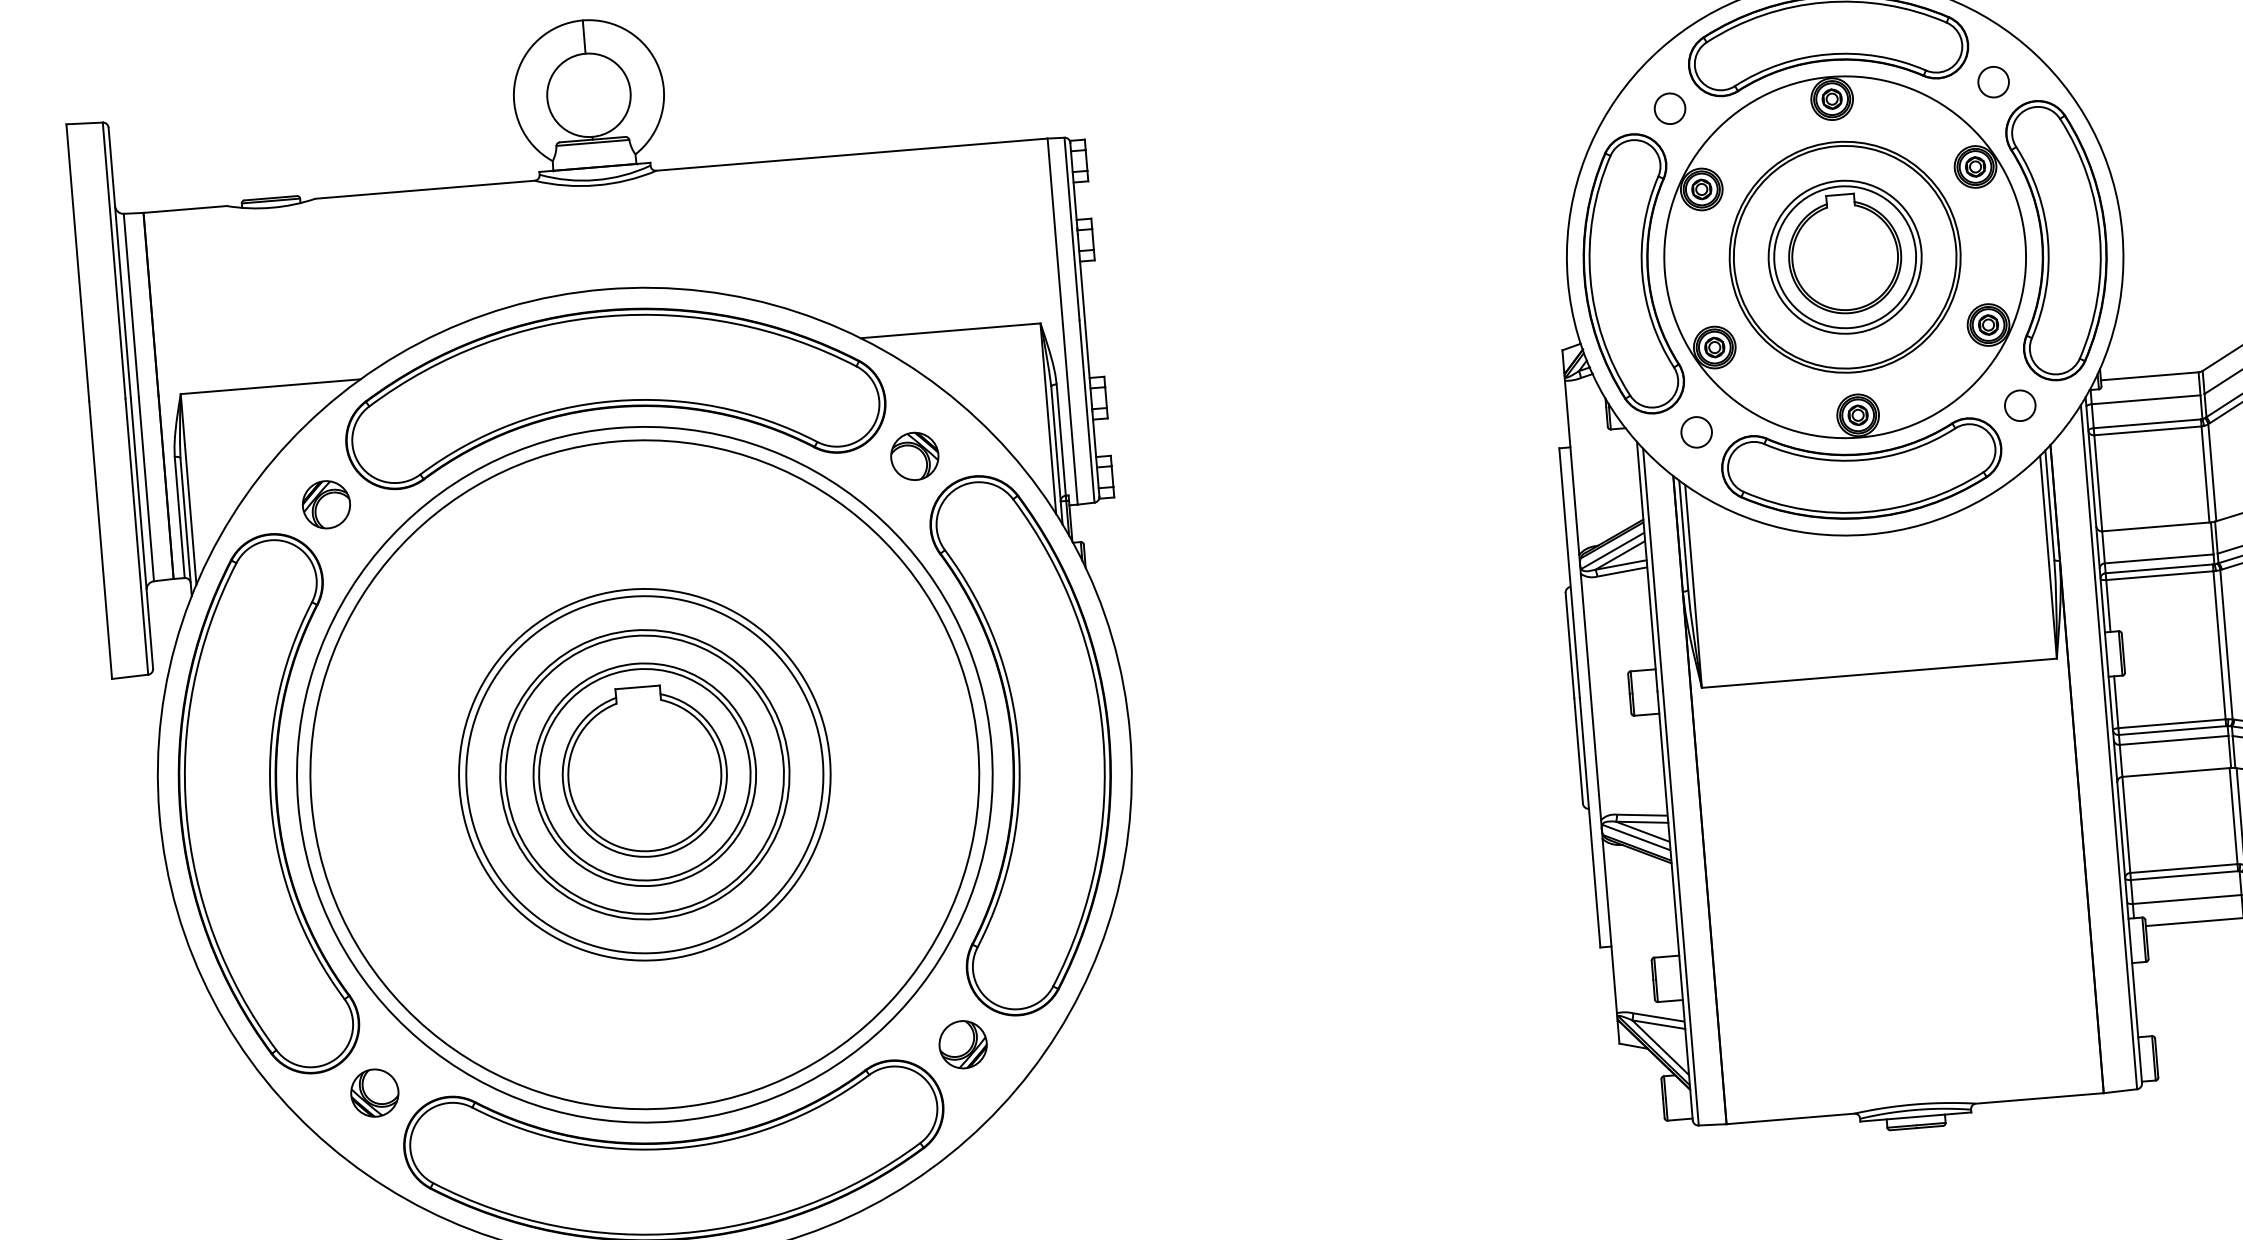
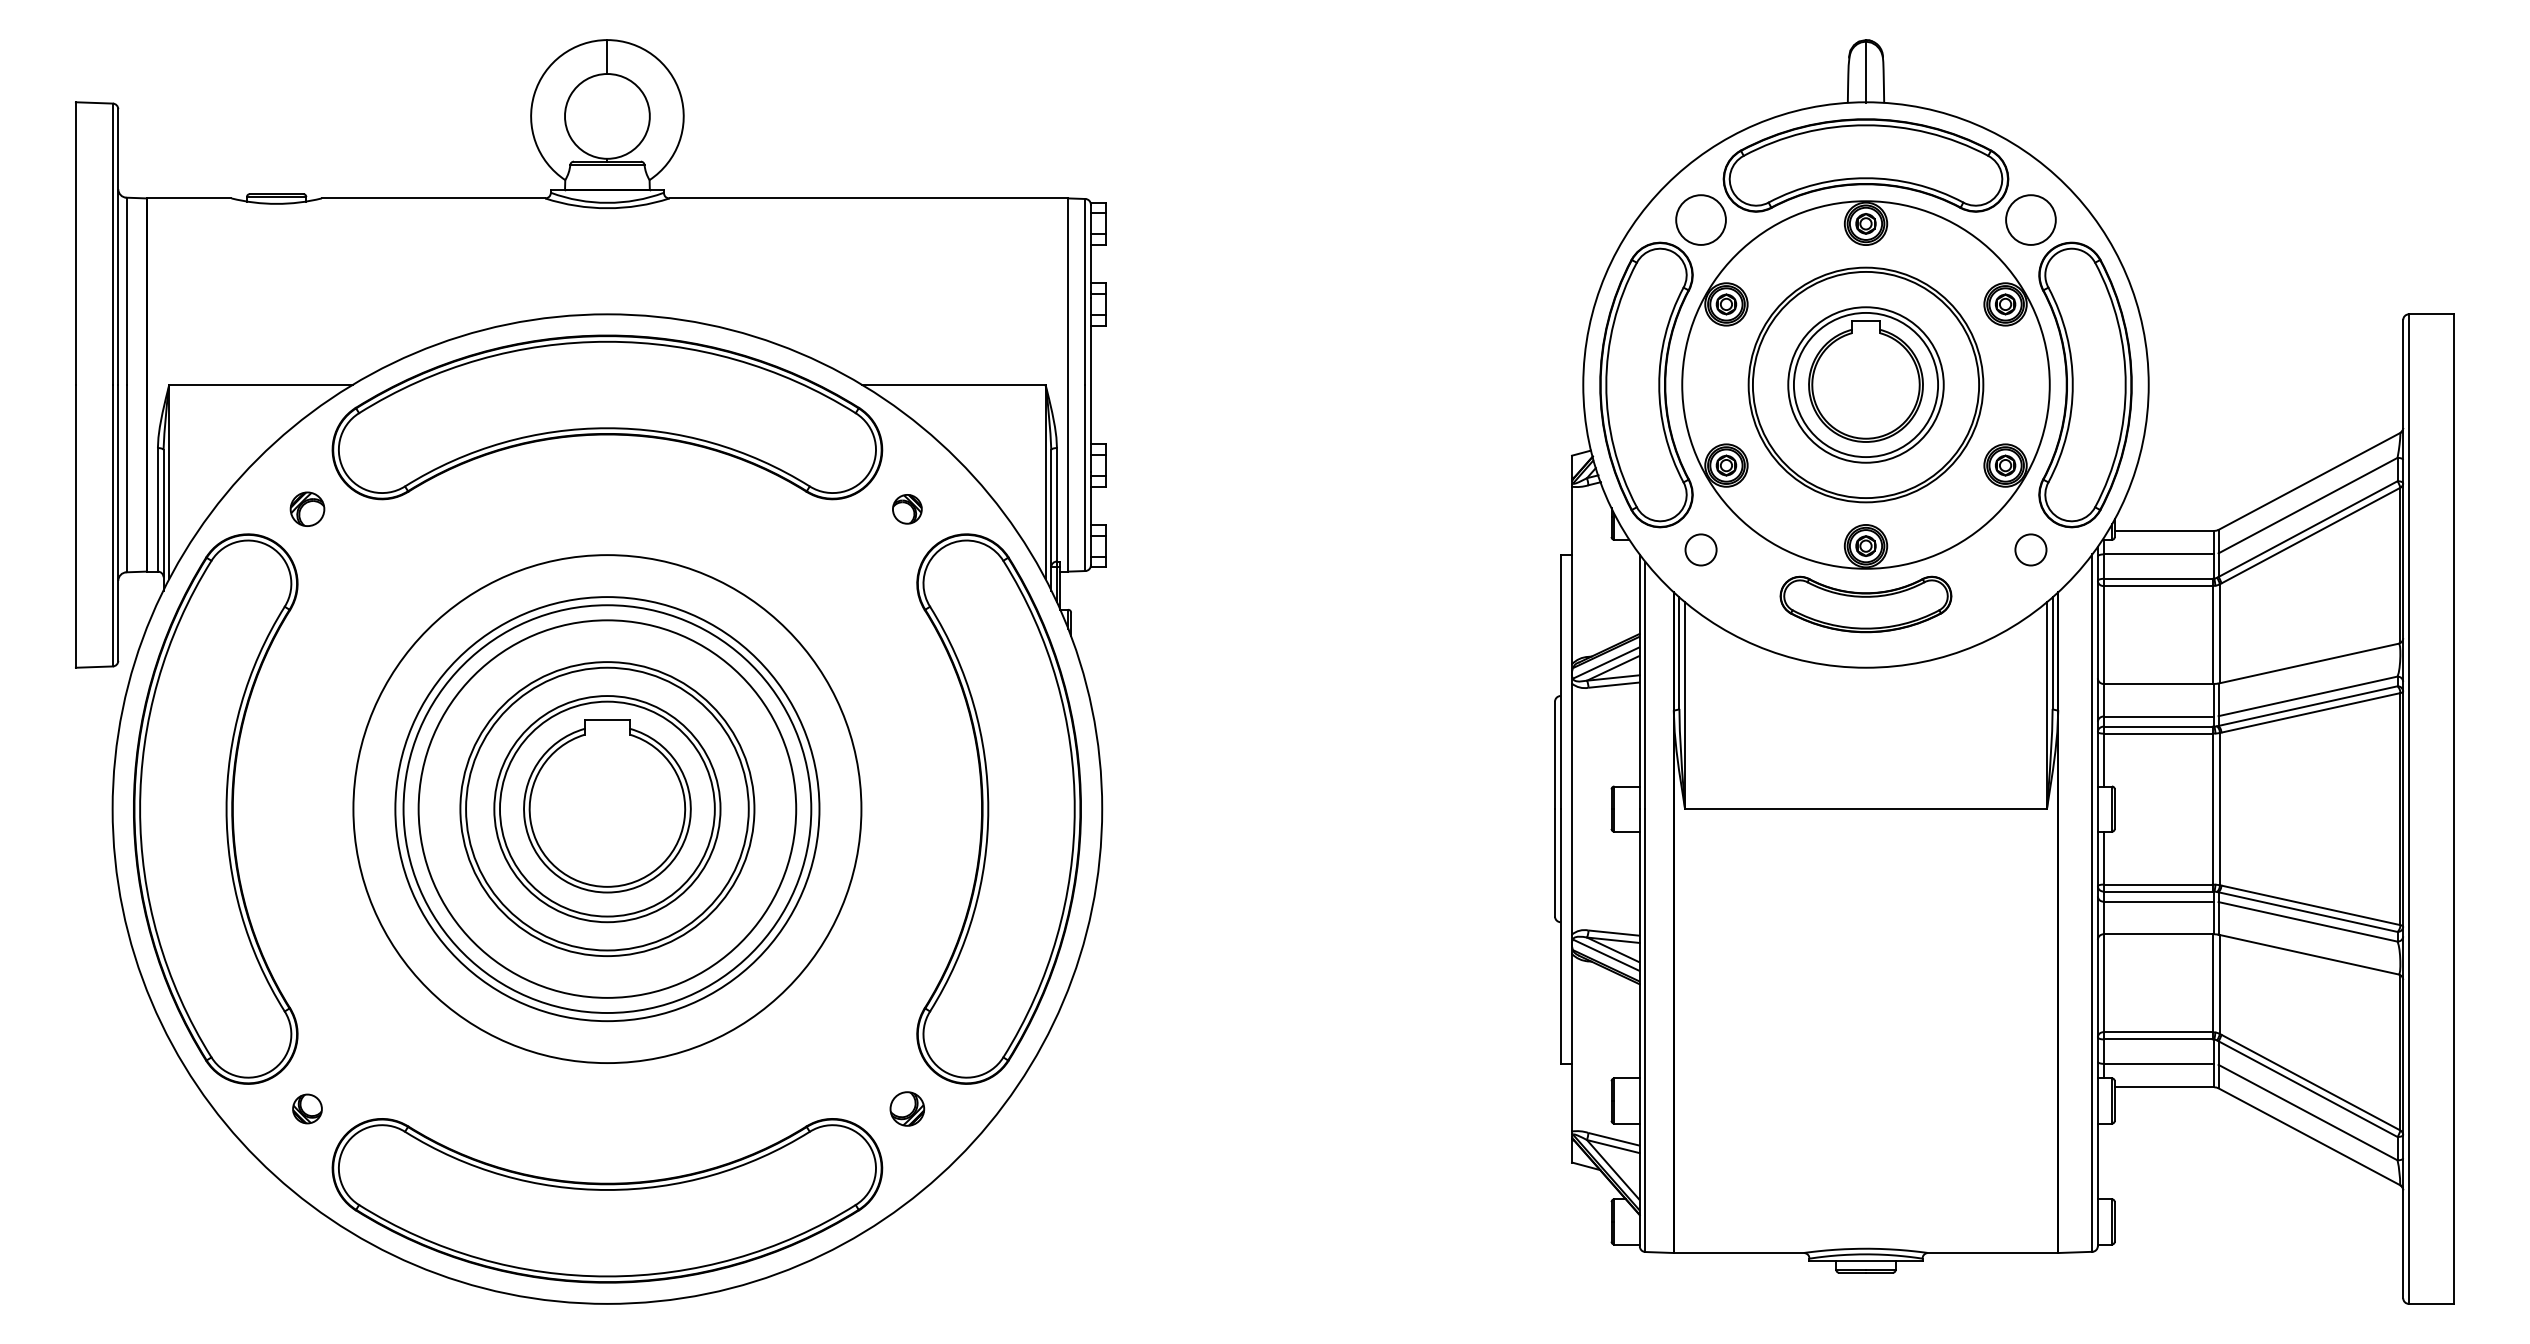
circle: (1993, 81) -> (2030, 219), size x1.6
circle: (1669, 108) -> (1700, 219), size x1.6
part: (915, 456) -> (907, 509), size x0.6
part: (1862, 472) -> (1865, 604), size x0.6
part: (326, 505) -> (307, 509), size x0.7
circle: (644, 774) -> (607, 808), size x0.6
circle: (644, 774) -> (607, 808), size x0.6
circle: (644, 774) -> (607, 808), size x1.4
part: (963, 1044) -> (907, 1108), size x0.7
part: (374, 1092) -> (307, 1108), size x0.6

